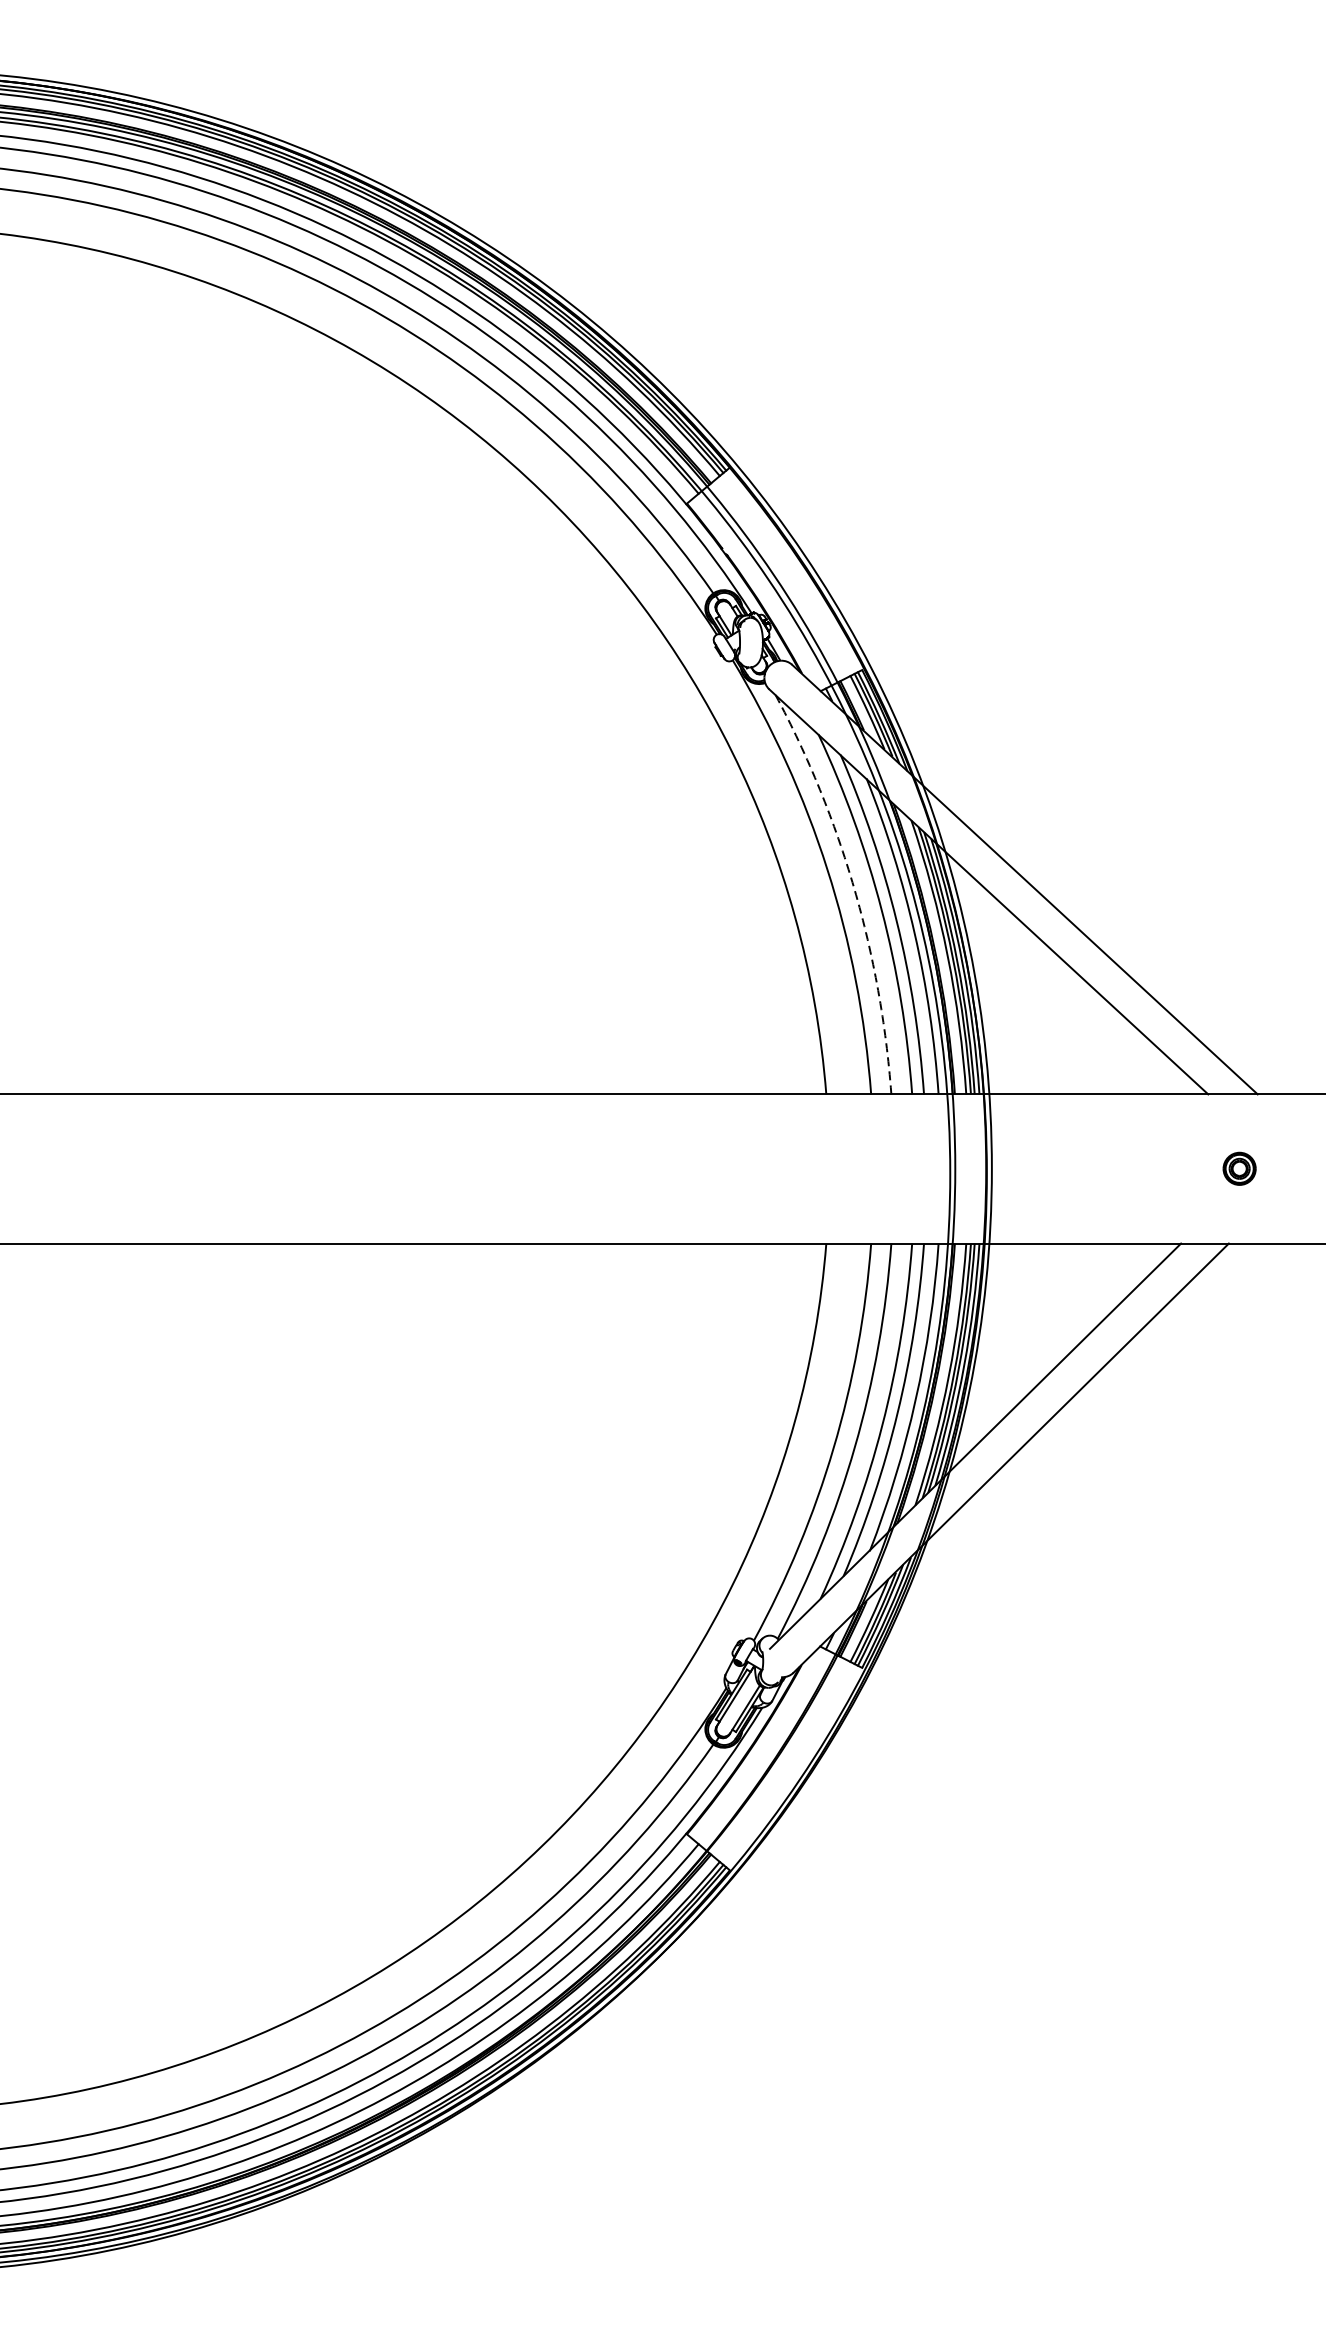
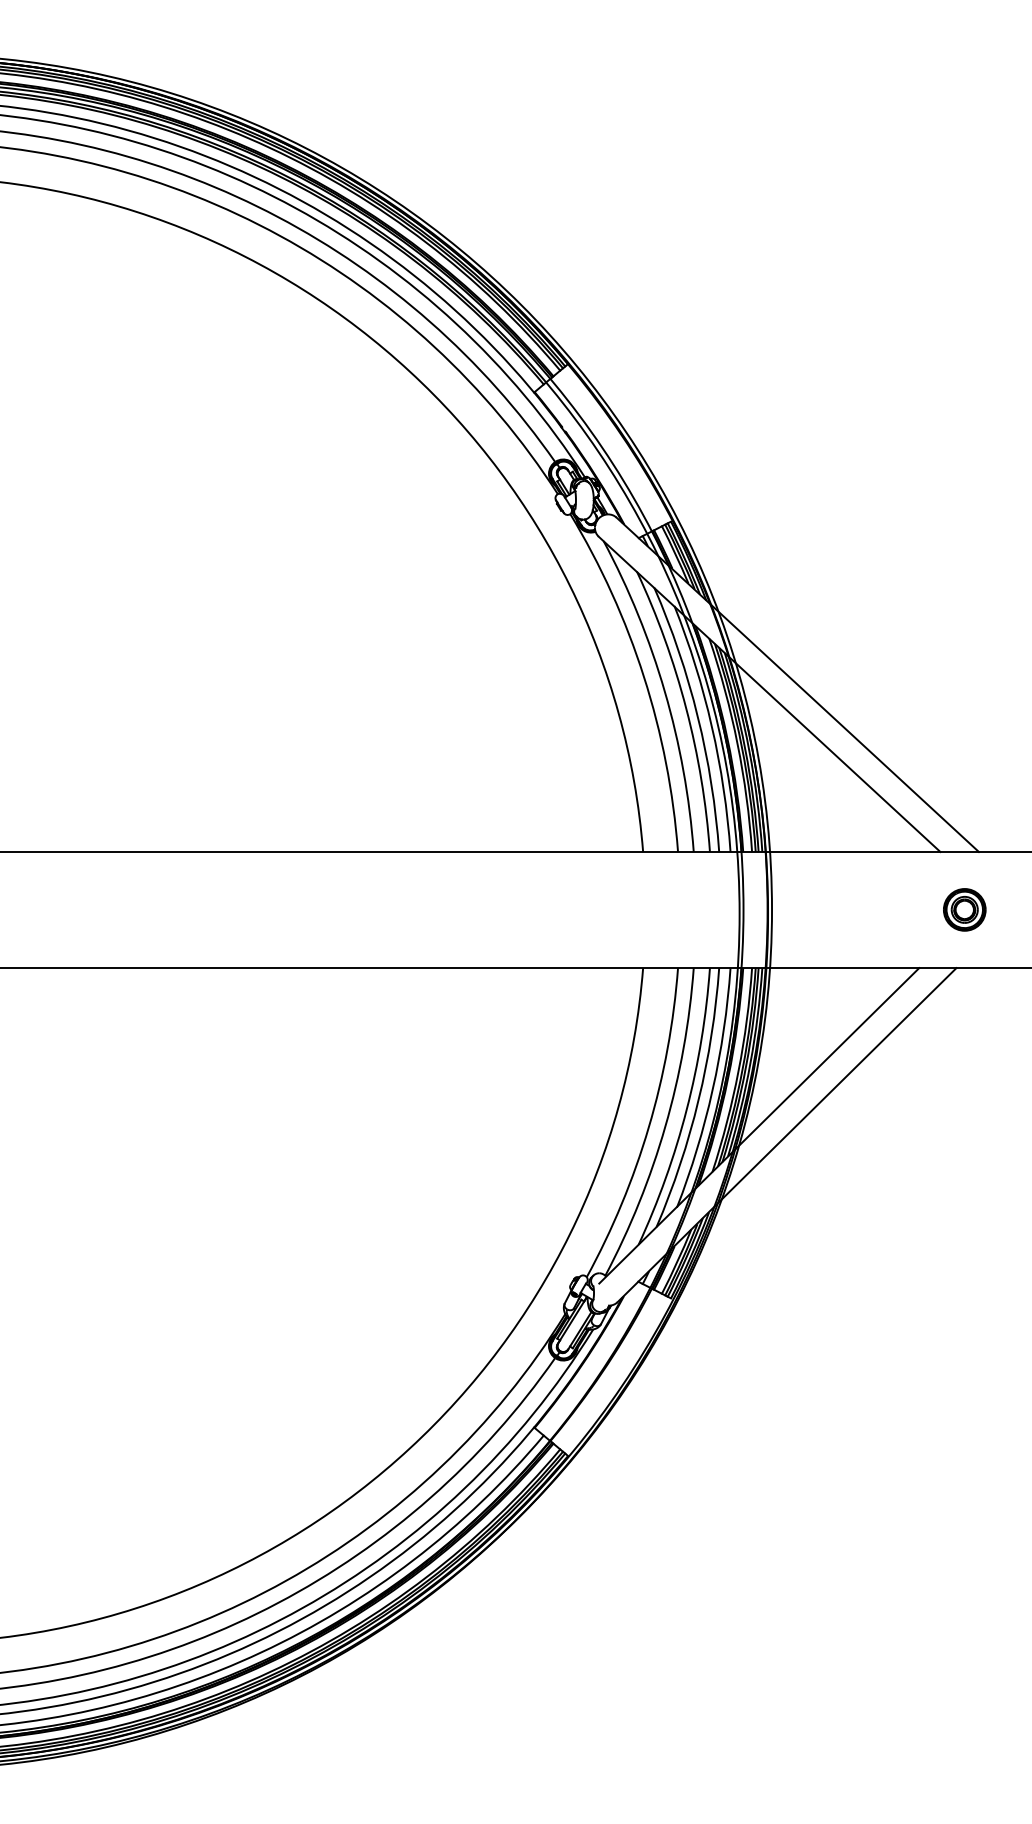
arc: (853, 888) -> (664, 691), dashed -> solid
part: (1239, 1168) -> (964, 909), size x1.67

